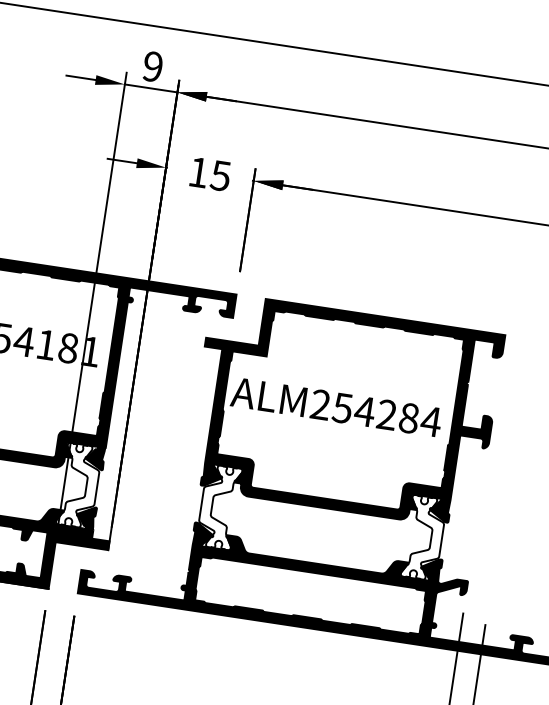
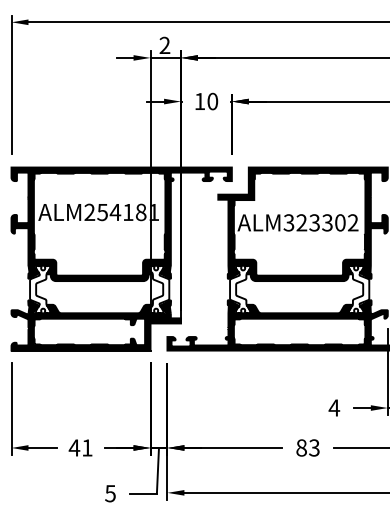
text: (152, 66) -> (164, 45), 9 -> 2
text: (220, 175) -> (212, 101), 15 -> 10
text: (375, 412) -> (320, 222), ALM254284 -> ALM323302

